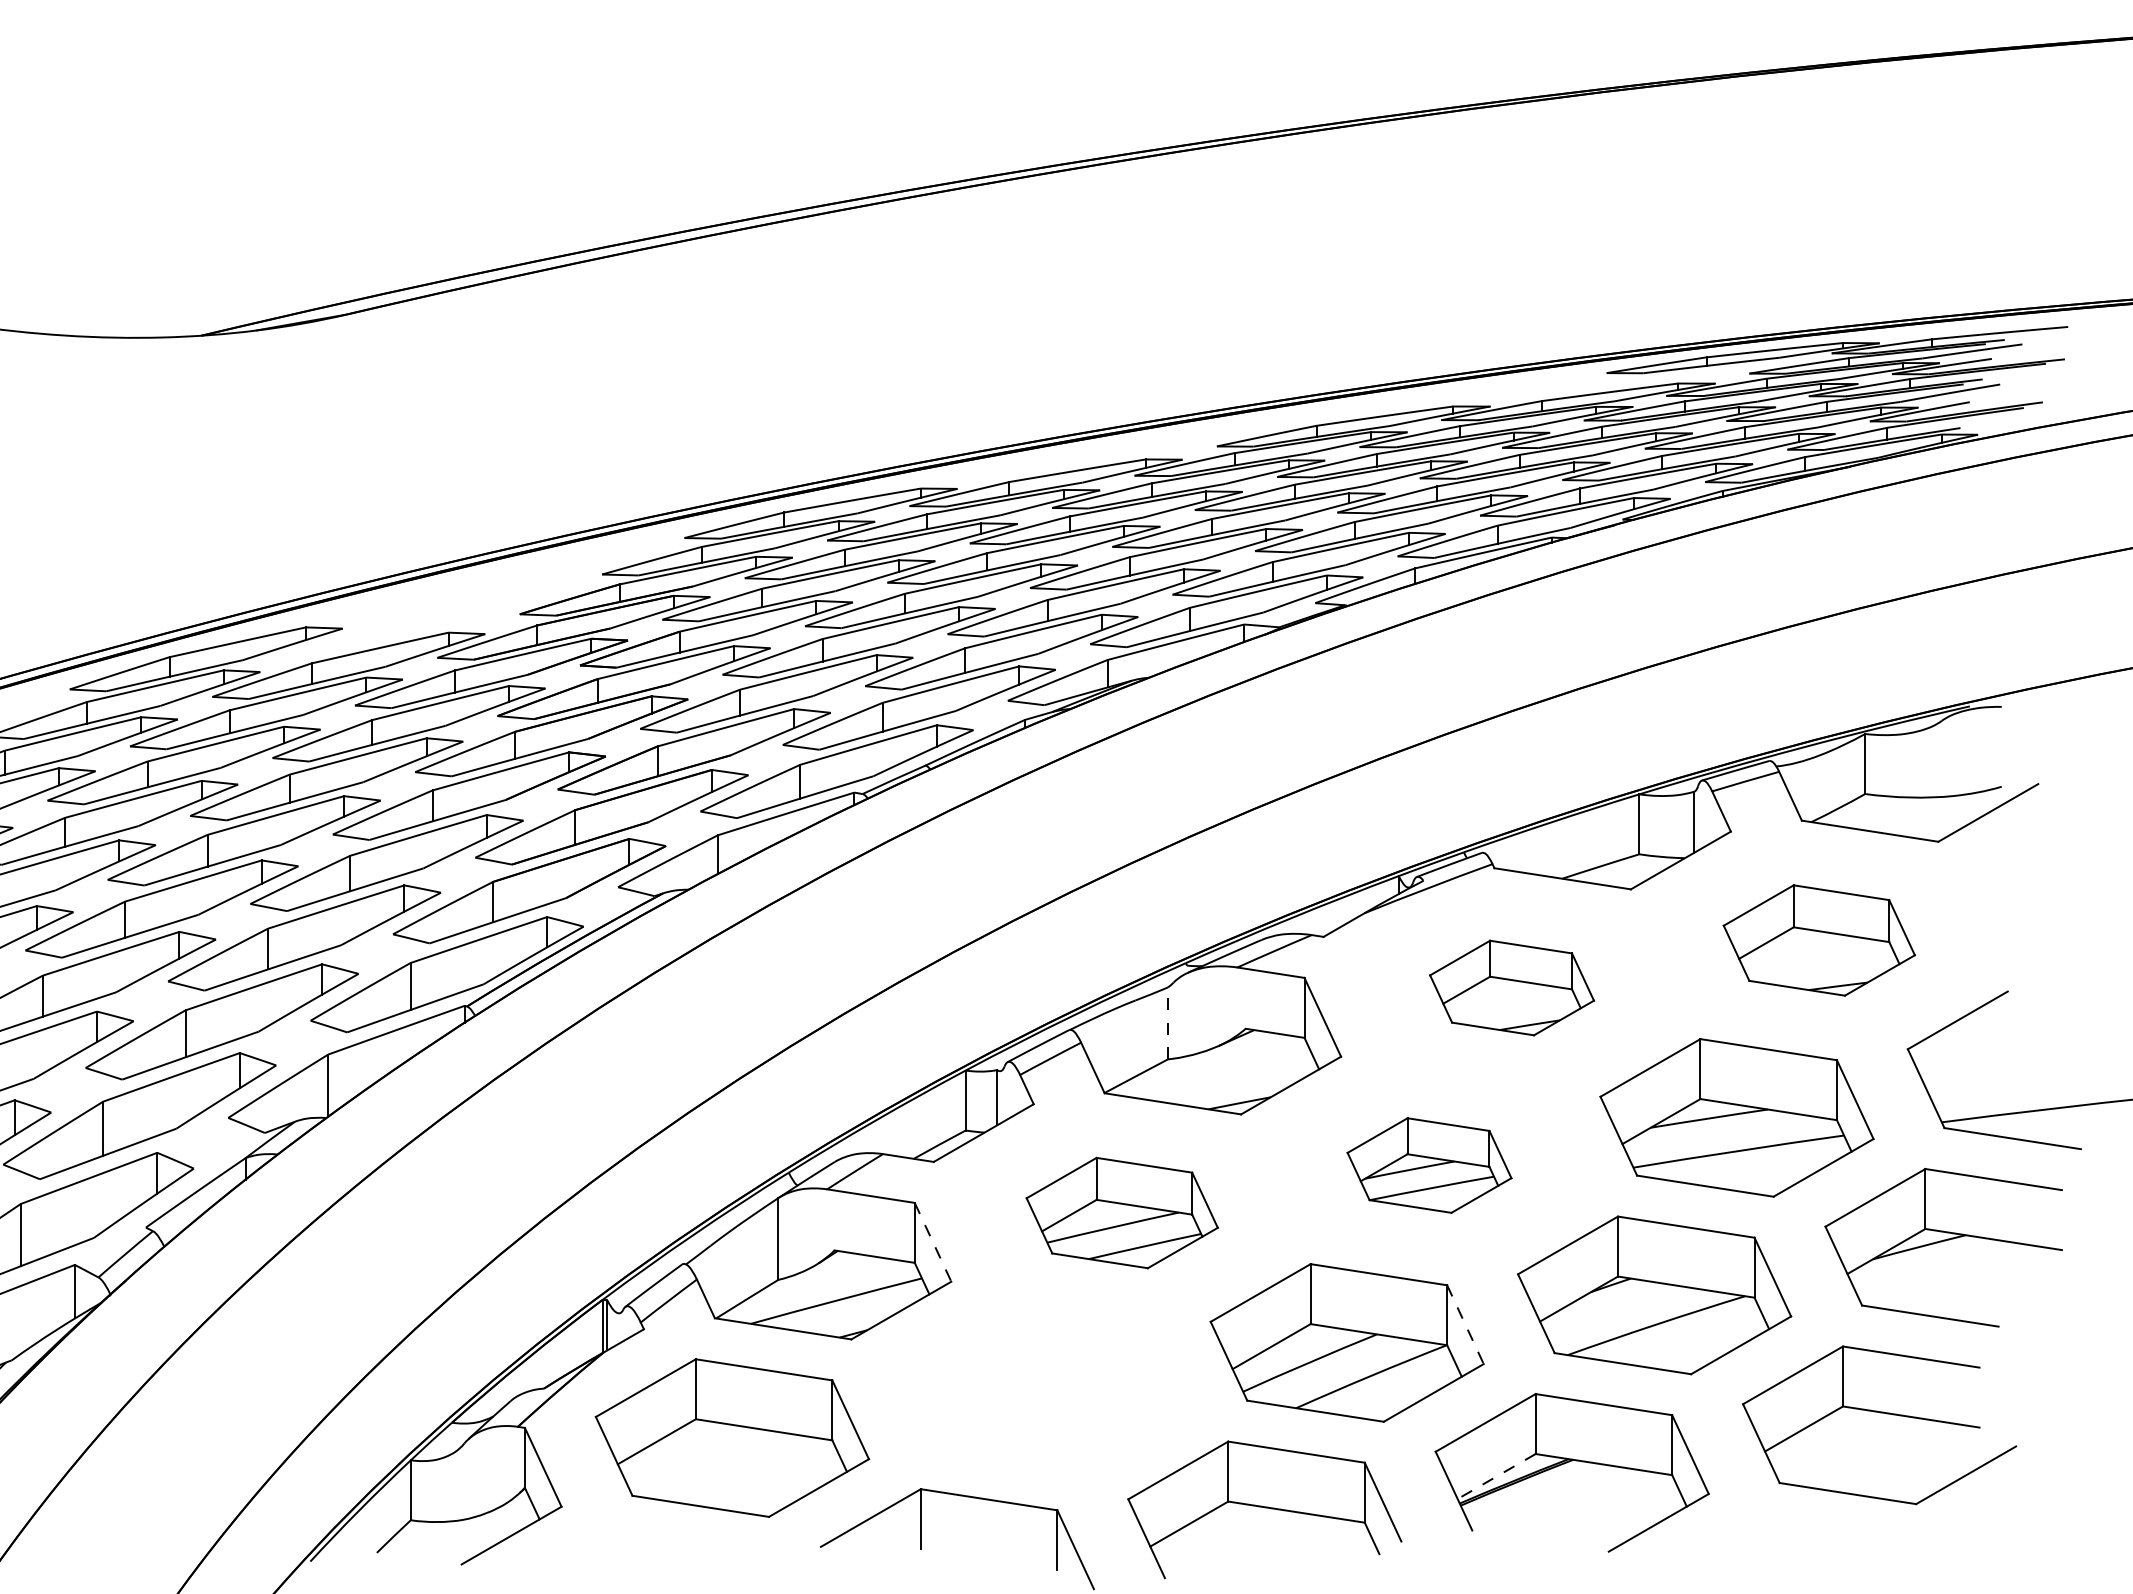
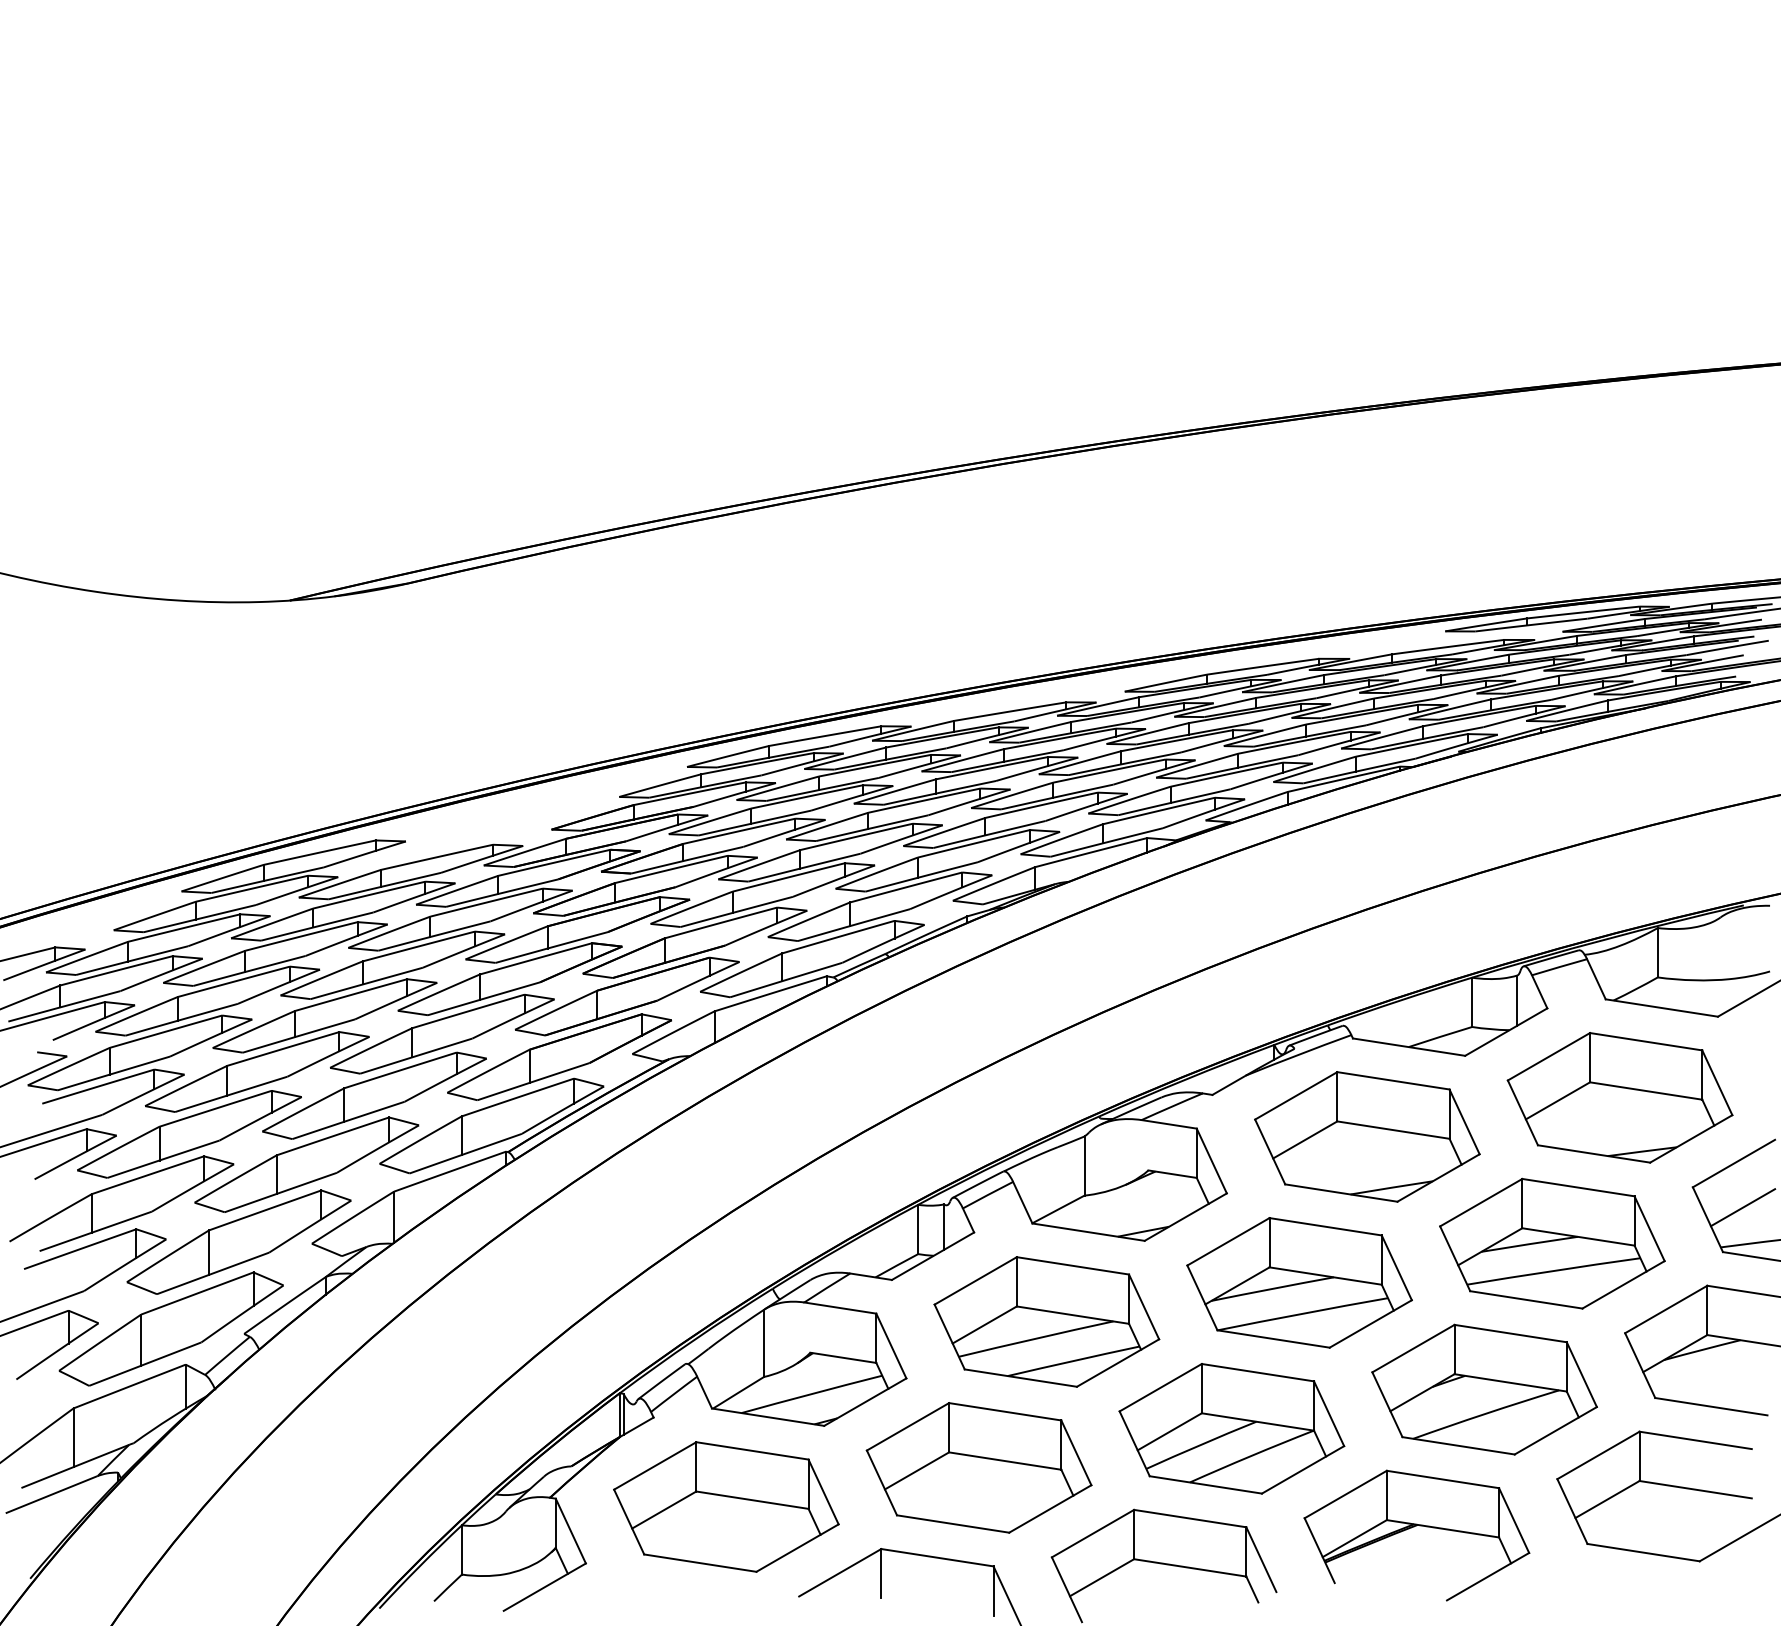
part: (1818, 940) -> (1619, 1097), size x1.43
part: (1512, 987) -> (1367, 1136), size x1.67
line: (1167, 1023) -> (1084, 1166), dashed -> solid
line: (1968, 1073) -> (1742, 1207), added
part: (1429, 1165) -> (1299, 1282), size x1.67
part: (1121, 1212) -> (1046, 1321), size x1.43
line: (933, 1242) -> (891, 1346), dashed -> solid
line: (1465, 1324) -> (1329, 1413), dashed -> solid
part: (1039, 1390) -> (978, 1467), added
line: (1496, 1476) -> (1354, 1538), dashed -> solid

